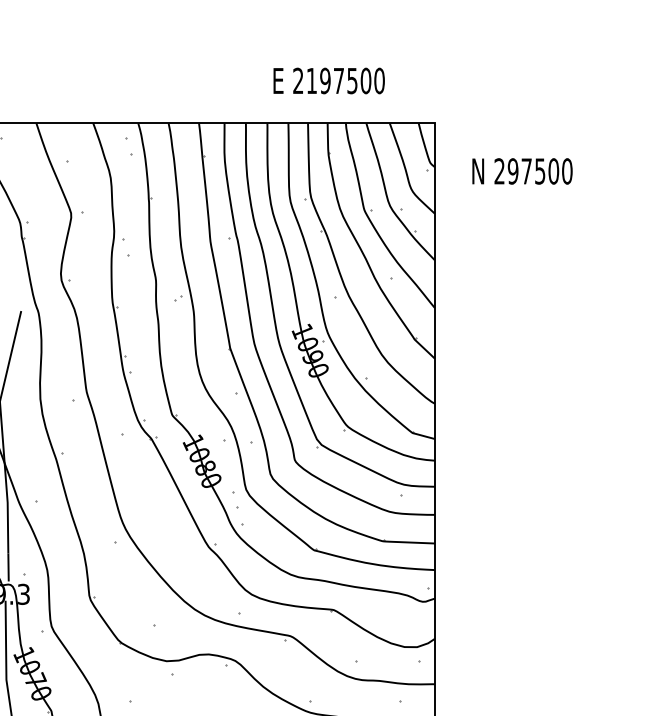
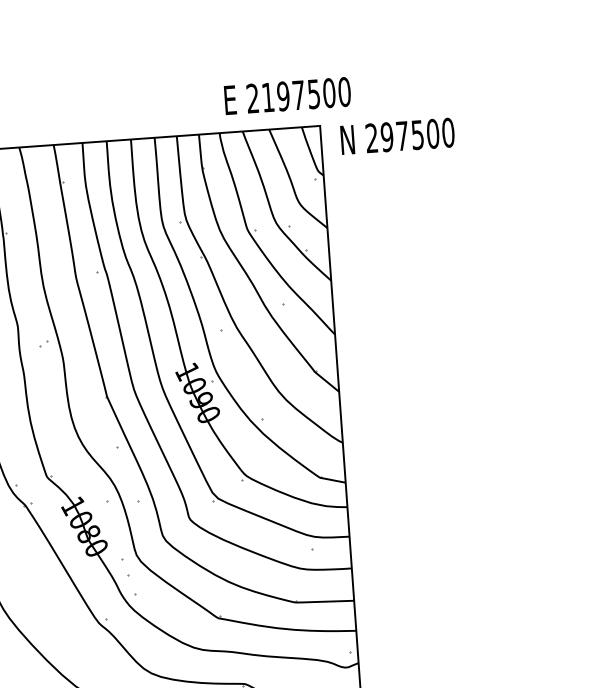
text: (328, 80) -> (286, 95), moved
text: (522, 171) -> (397, 136), moved

